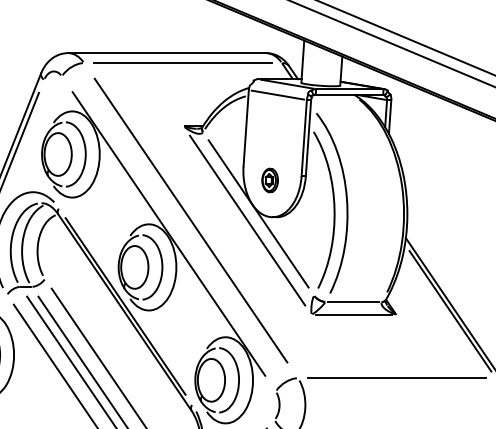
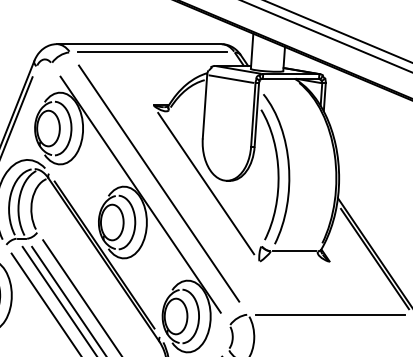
part: (269, 180) -> (224, 150), removed
line: (258, 213) -> (215, 177), removed
line: (353, 314) -> (294, 261), removed

